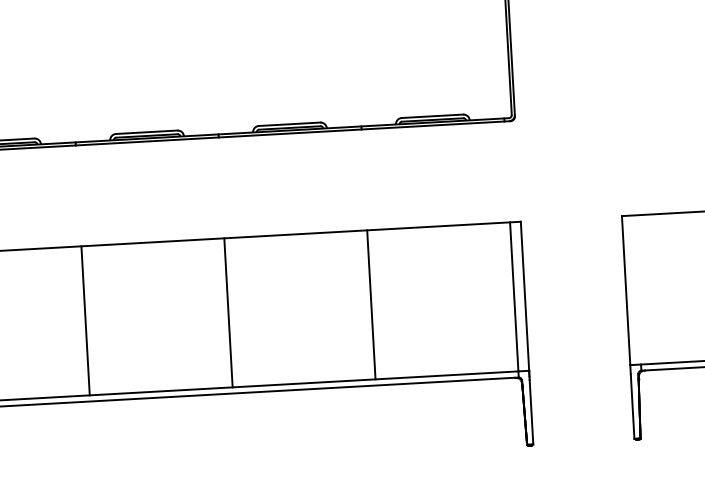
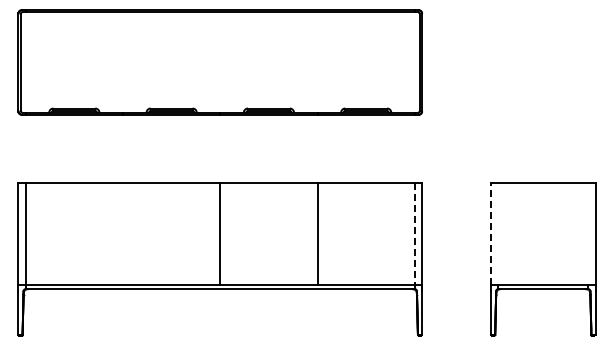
line: (625, 291) -> (490, 234), solid -> dashed
line: (513, 297) -> (414, 234), solid -> dashed
line: (86, 319) -> (123, 233), removed

